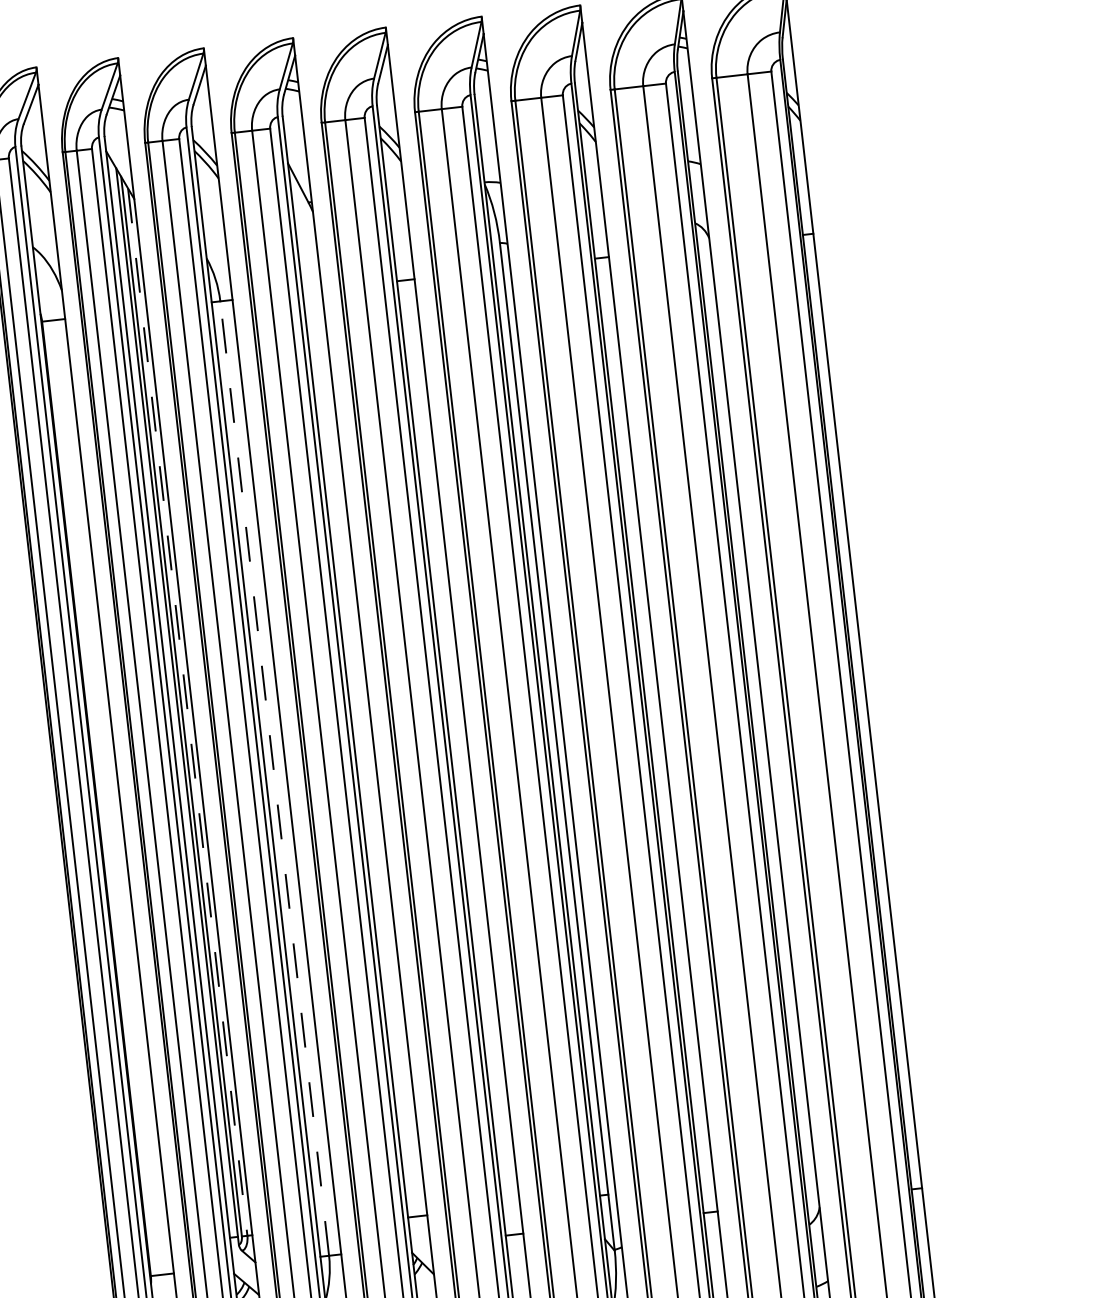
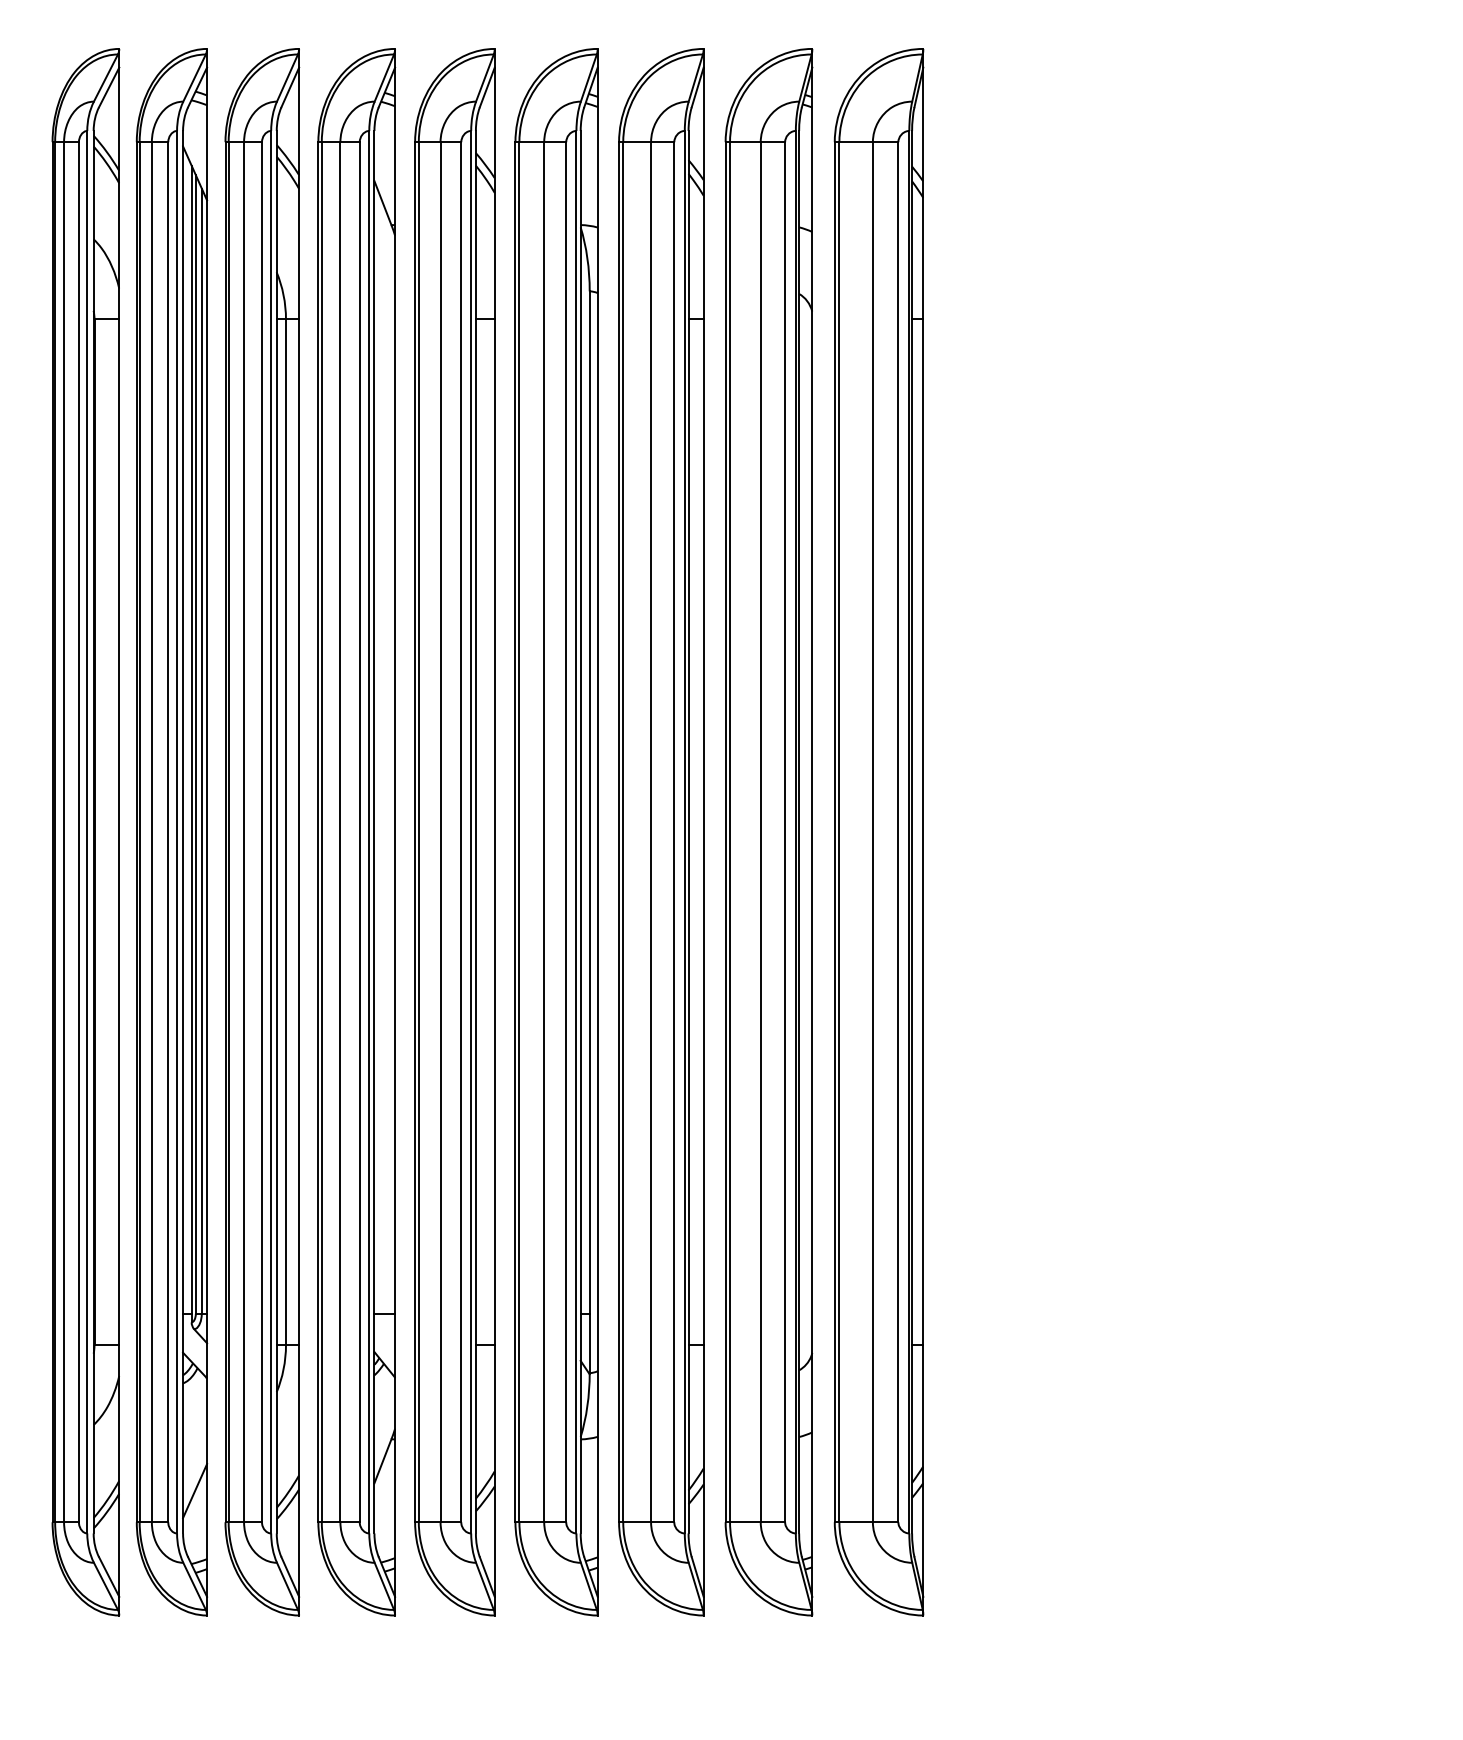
line: (187, 712) -> (201, 751), dashed -> solid
line: (275, 778) -> (286, 832), dashed -> solid

